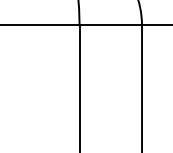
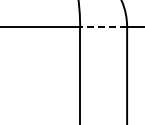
line: (110, 24) -> (103, 26), solid -> dashed

